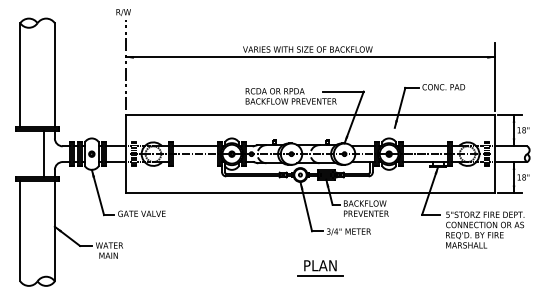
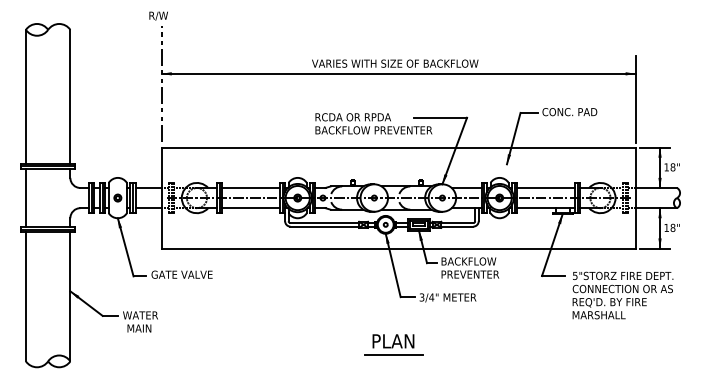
line: (44, 153) -> (26, 197), moved
line: (195, 162) -> (250, 208), added
part: (320, 268) -> (393, 344), moved

